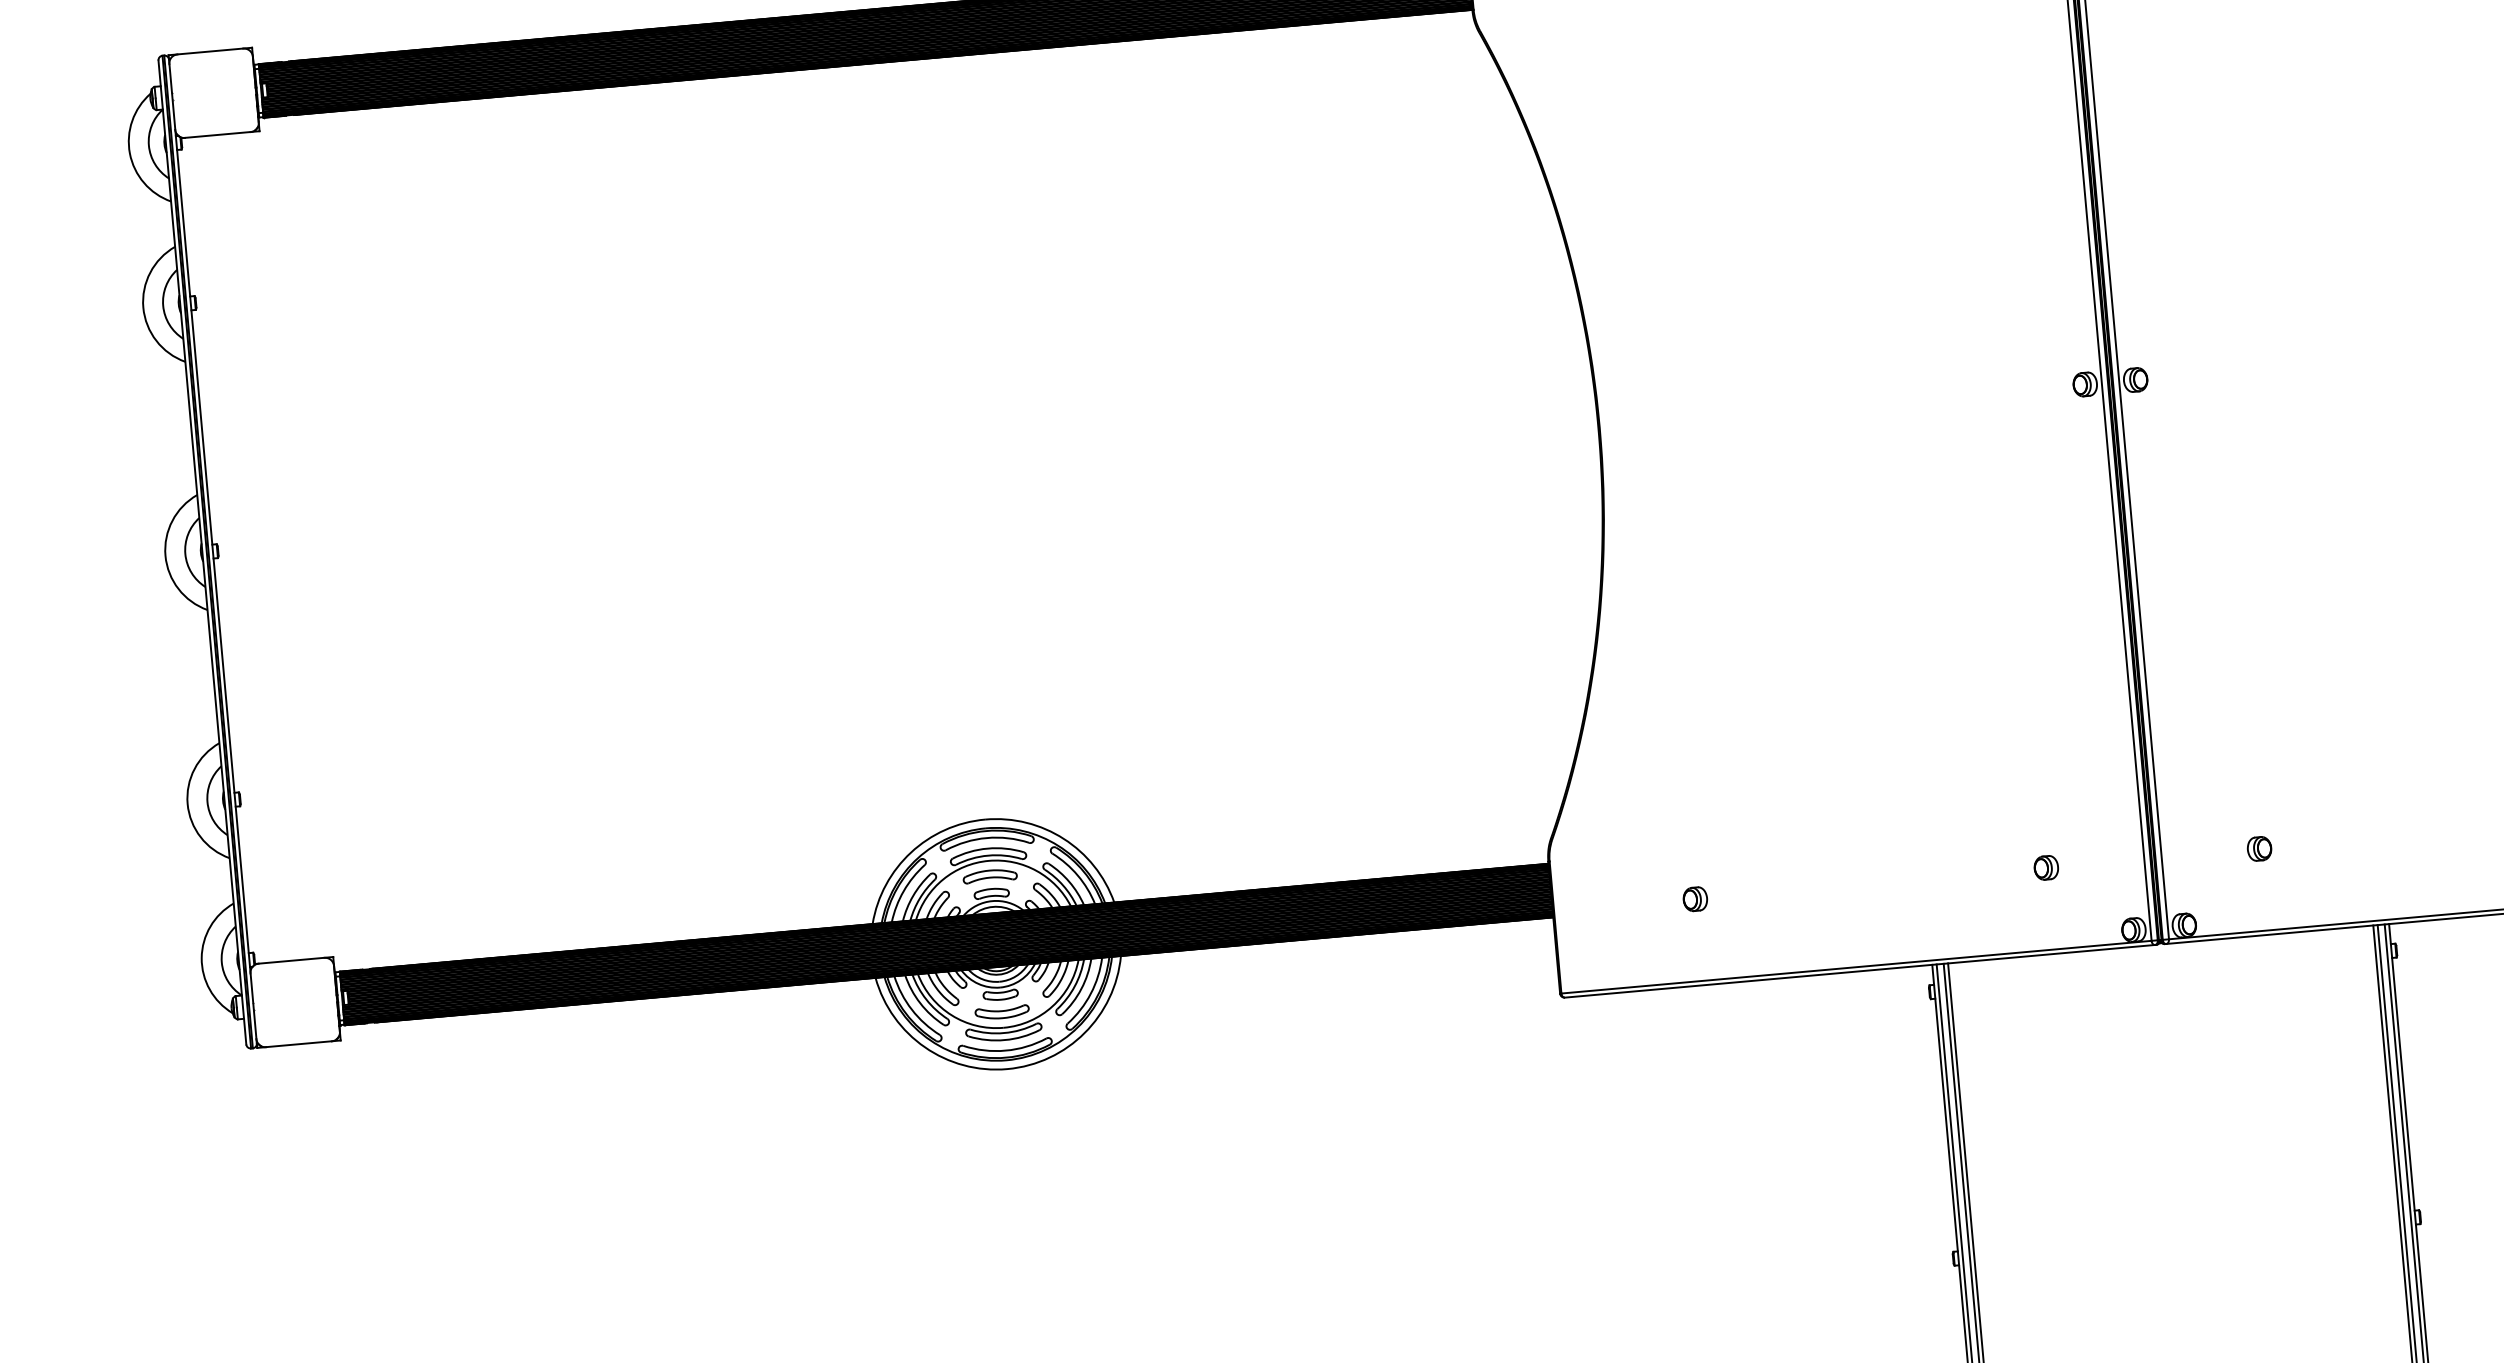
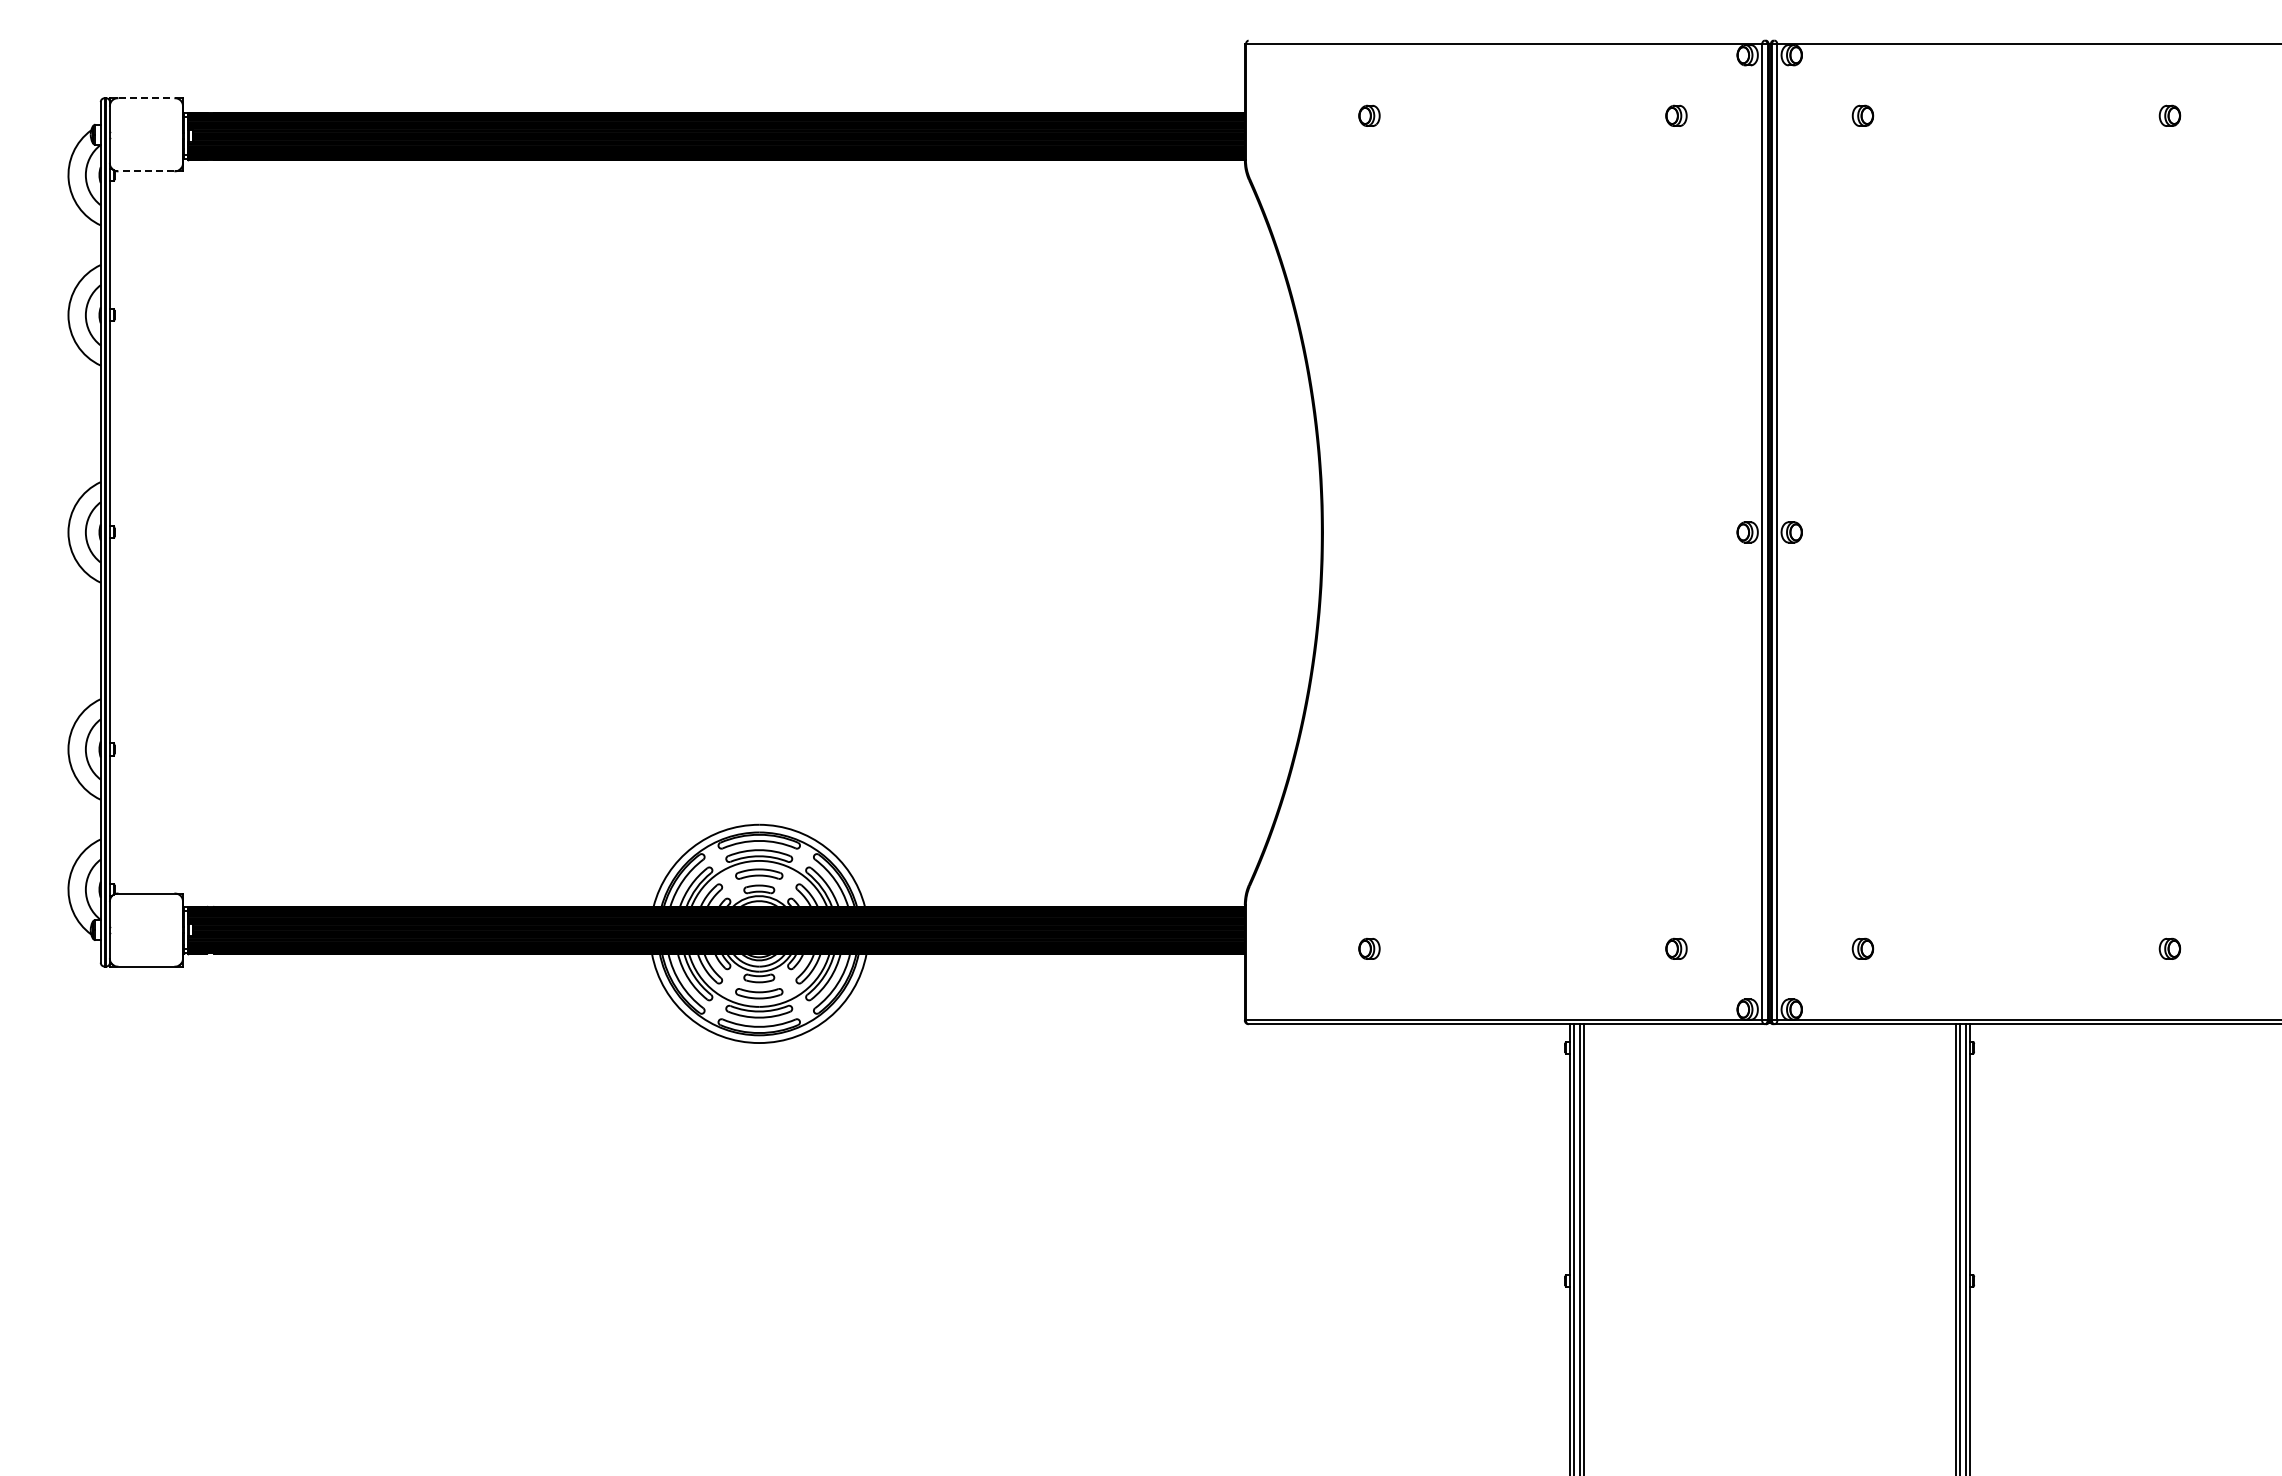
line: (210, 51) -> (146, 98), solid -> dashed
line: (217, 135) -> (146, 171), solid -> dashed

